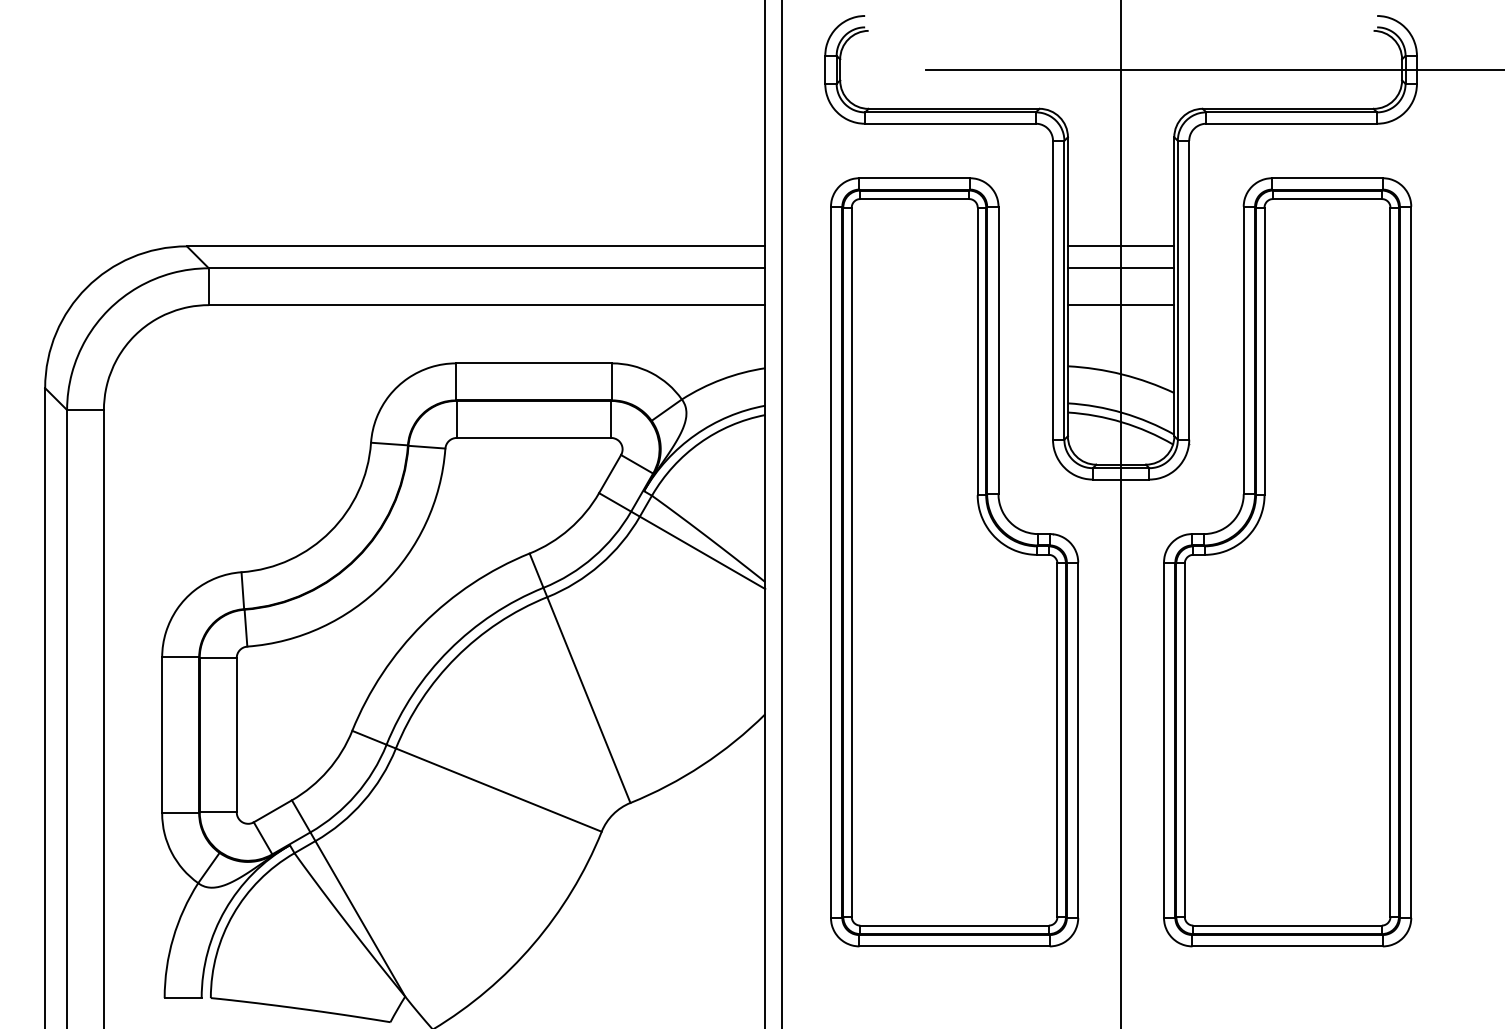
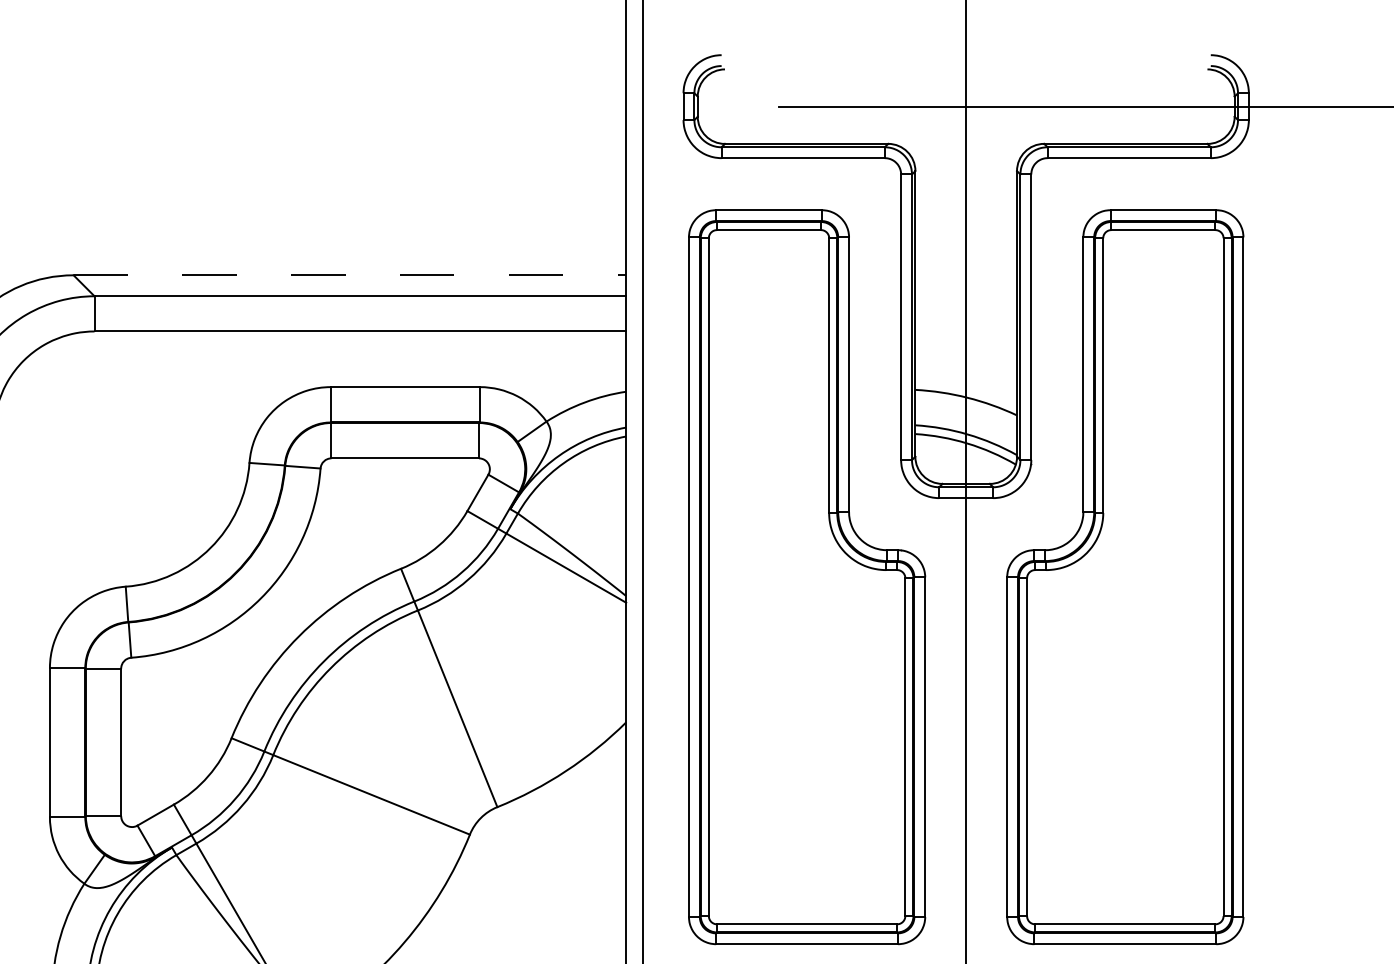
line: (476, 246) -> (350, 275), solid -> dashed
line: (1120, 246) -> (965, 275), removed
line: (1120, 268) -> (965, 296), removed
line: (1120, 305) -> (965, 331), removed

